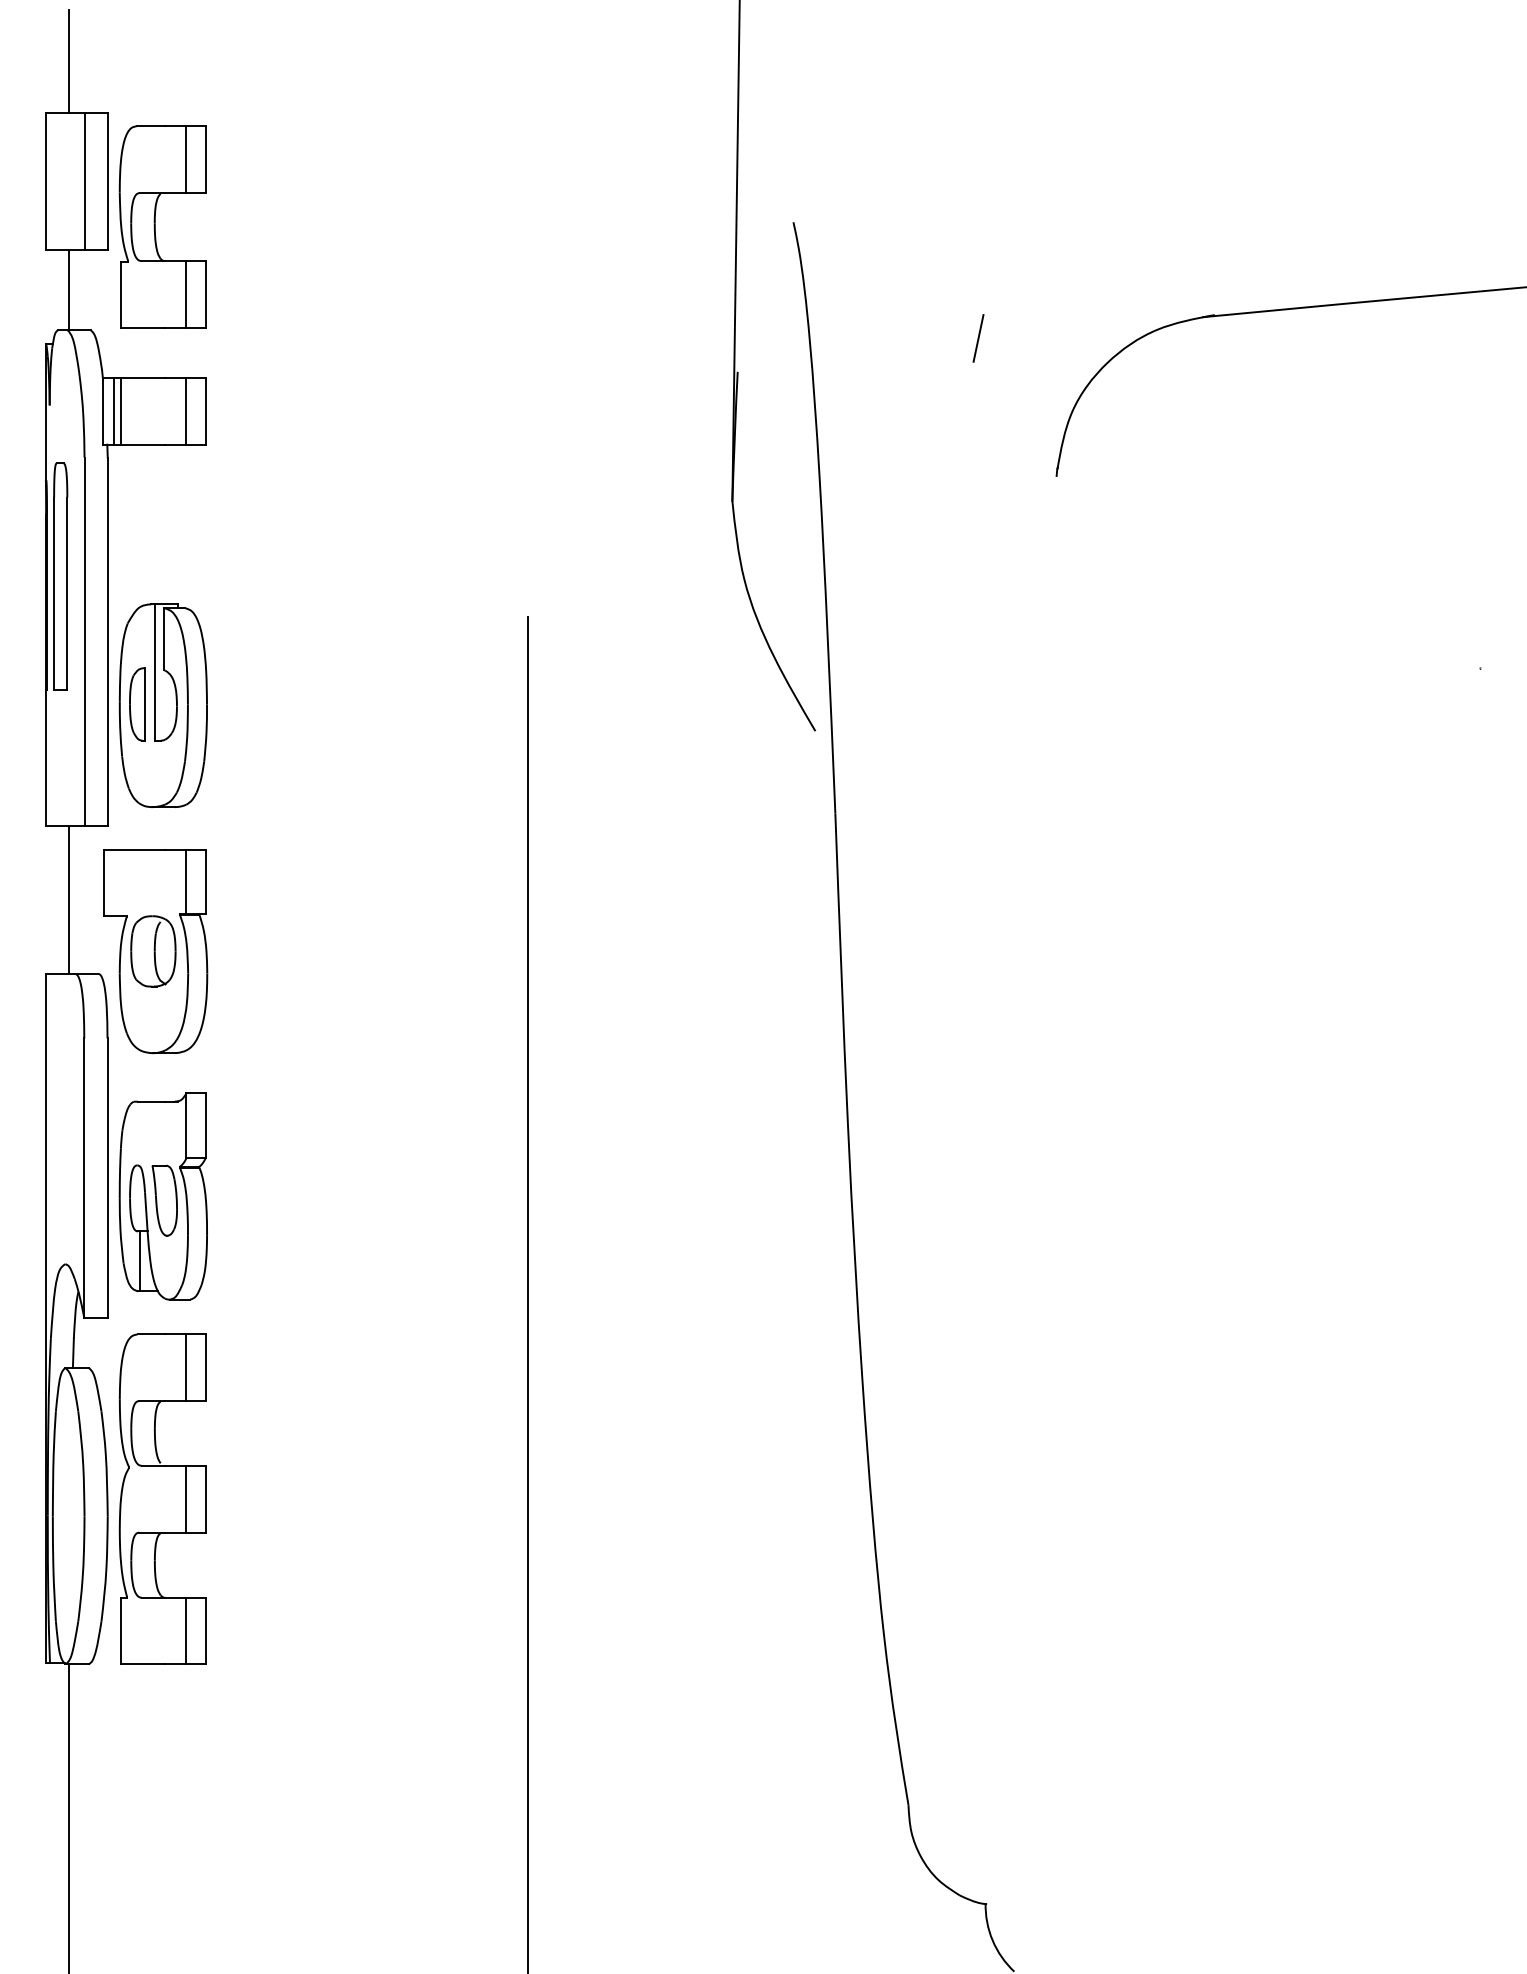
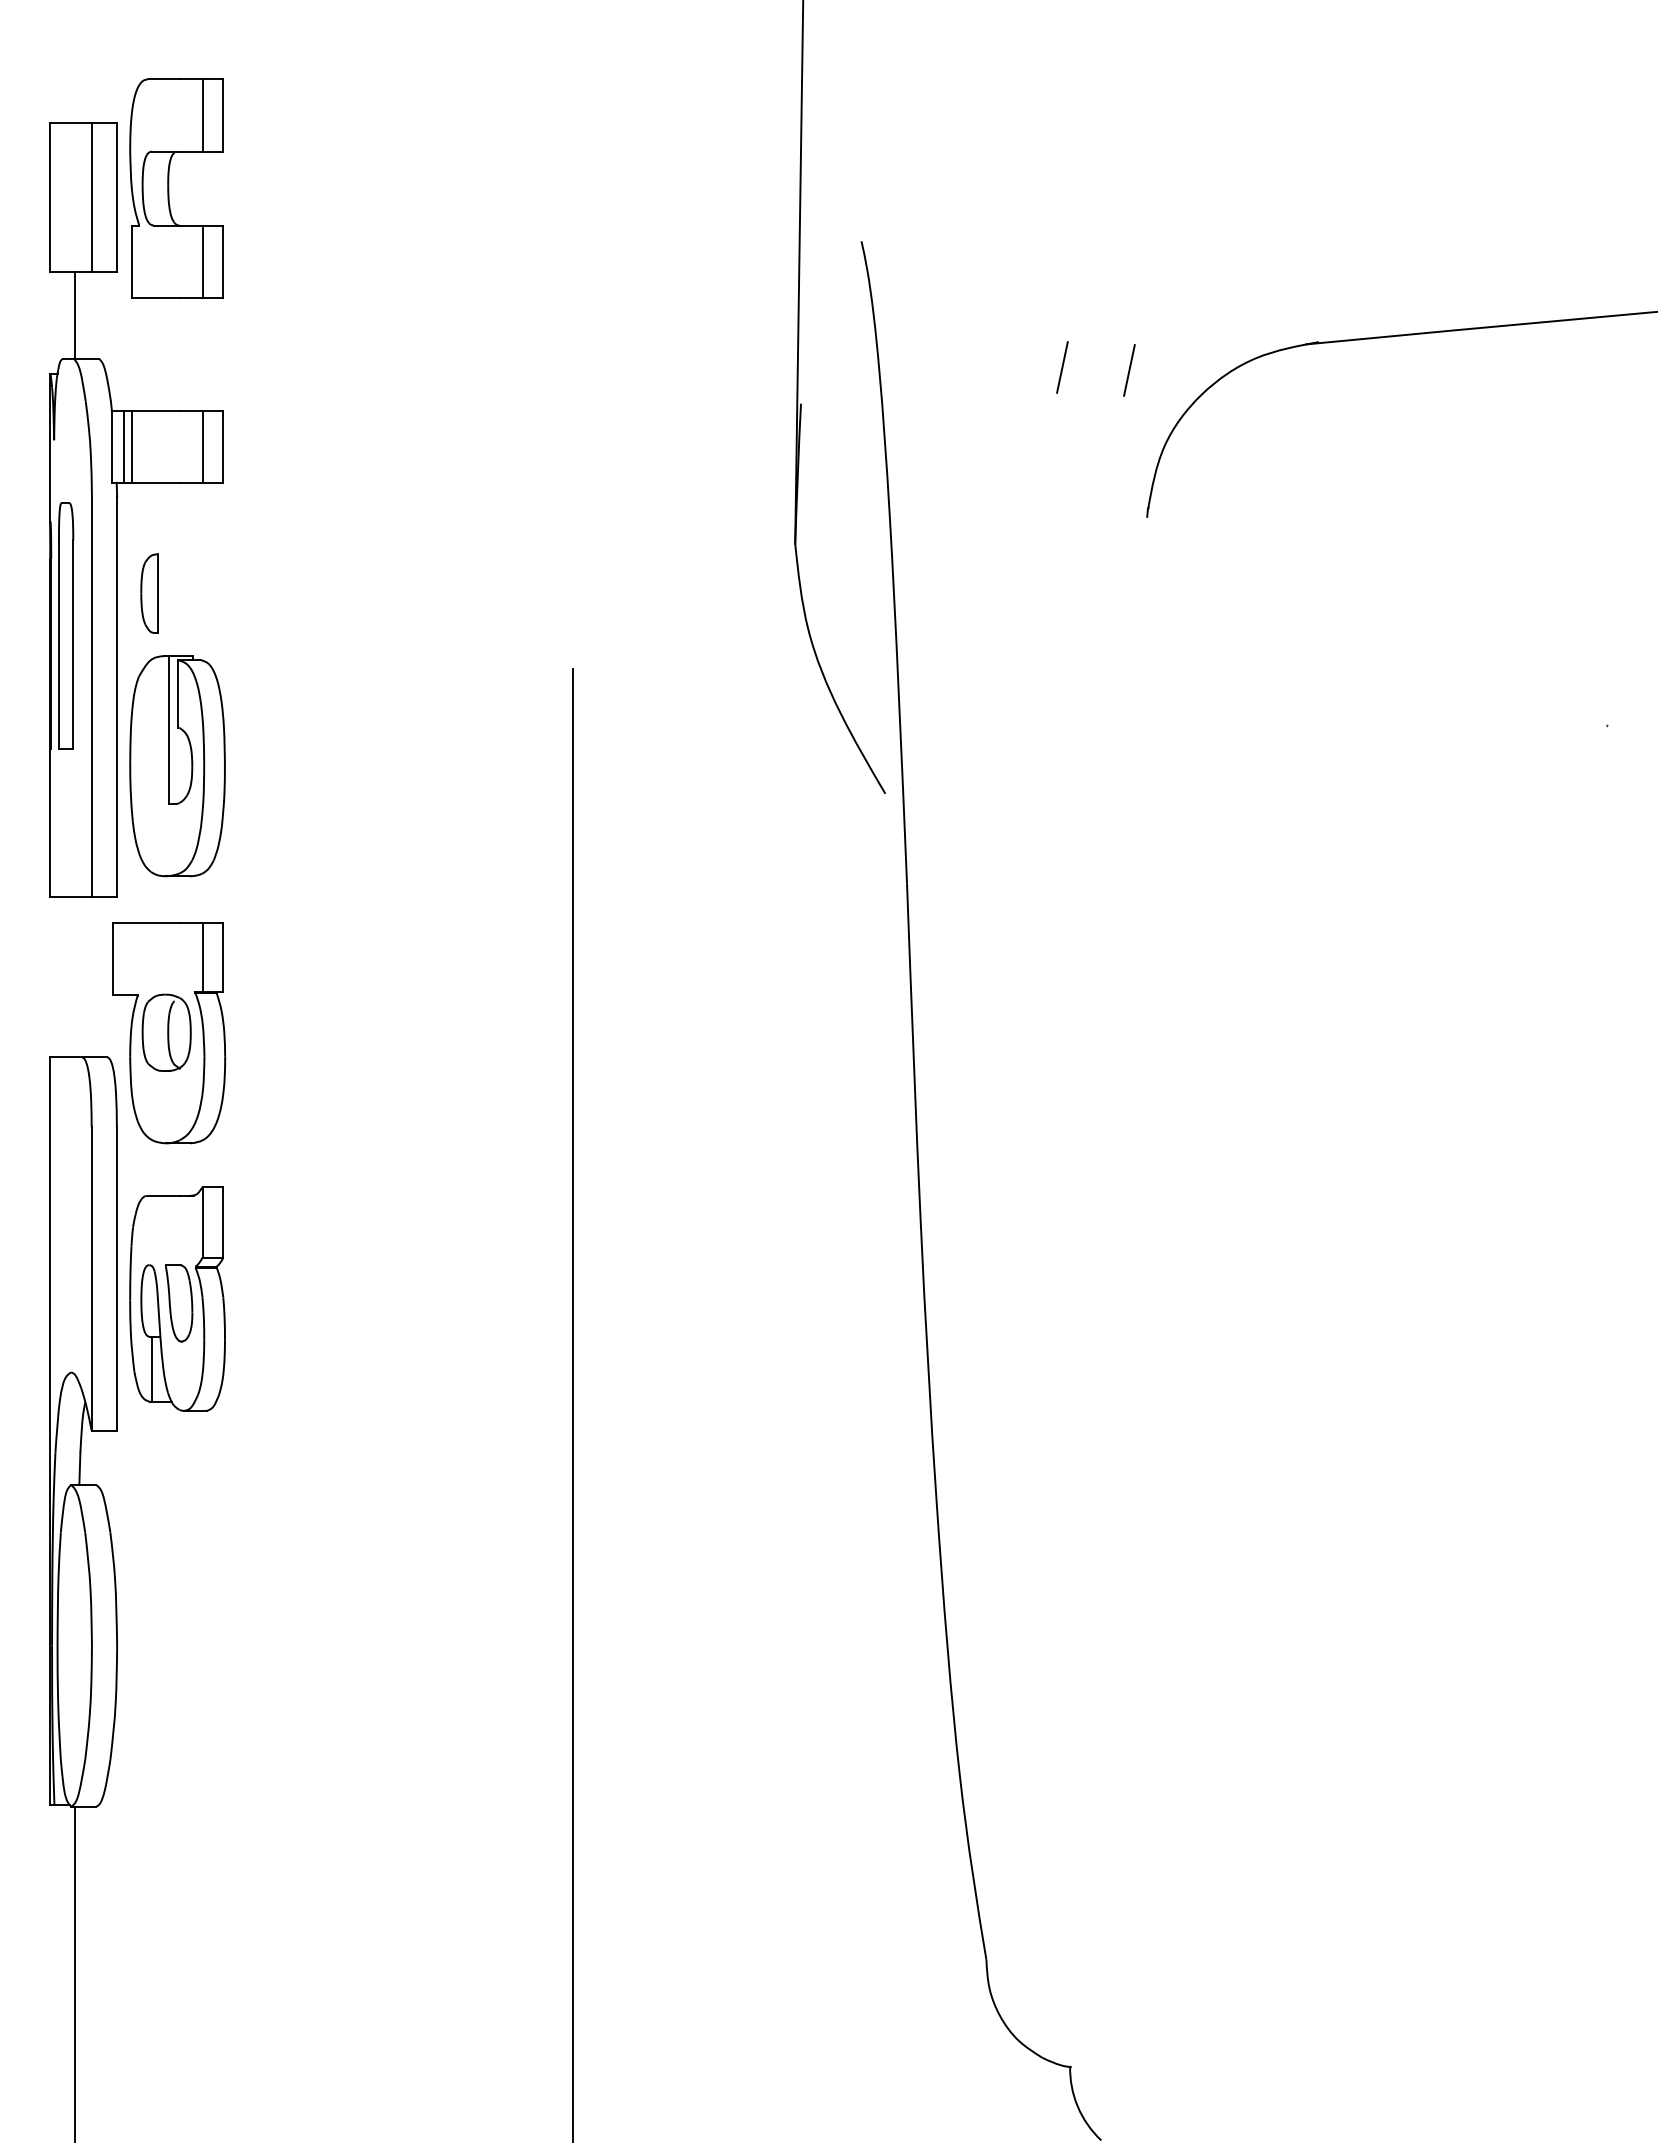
line: (68, 61) -> (74, 66), removed
part: (155, 227) -> (169, 188), moved
line: (1040, 341) -> (1129, 370), added
part: (137, 704) -> (149, 593), moved
line: (68, 899) -> (74, 976), removed
part: (162, 1499) -> (176, 1627), removed

